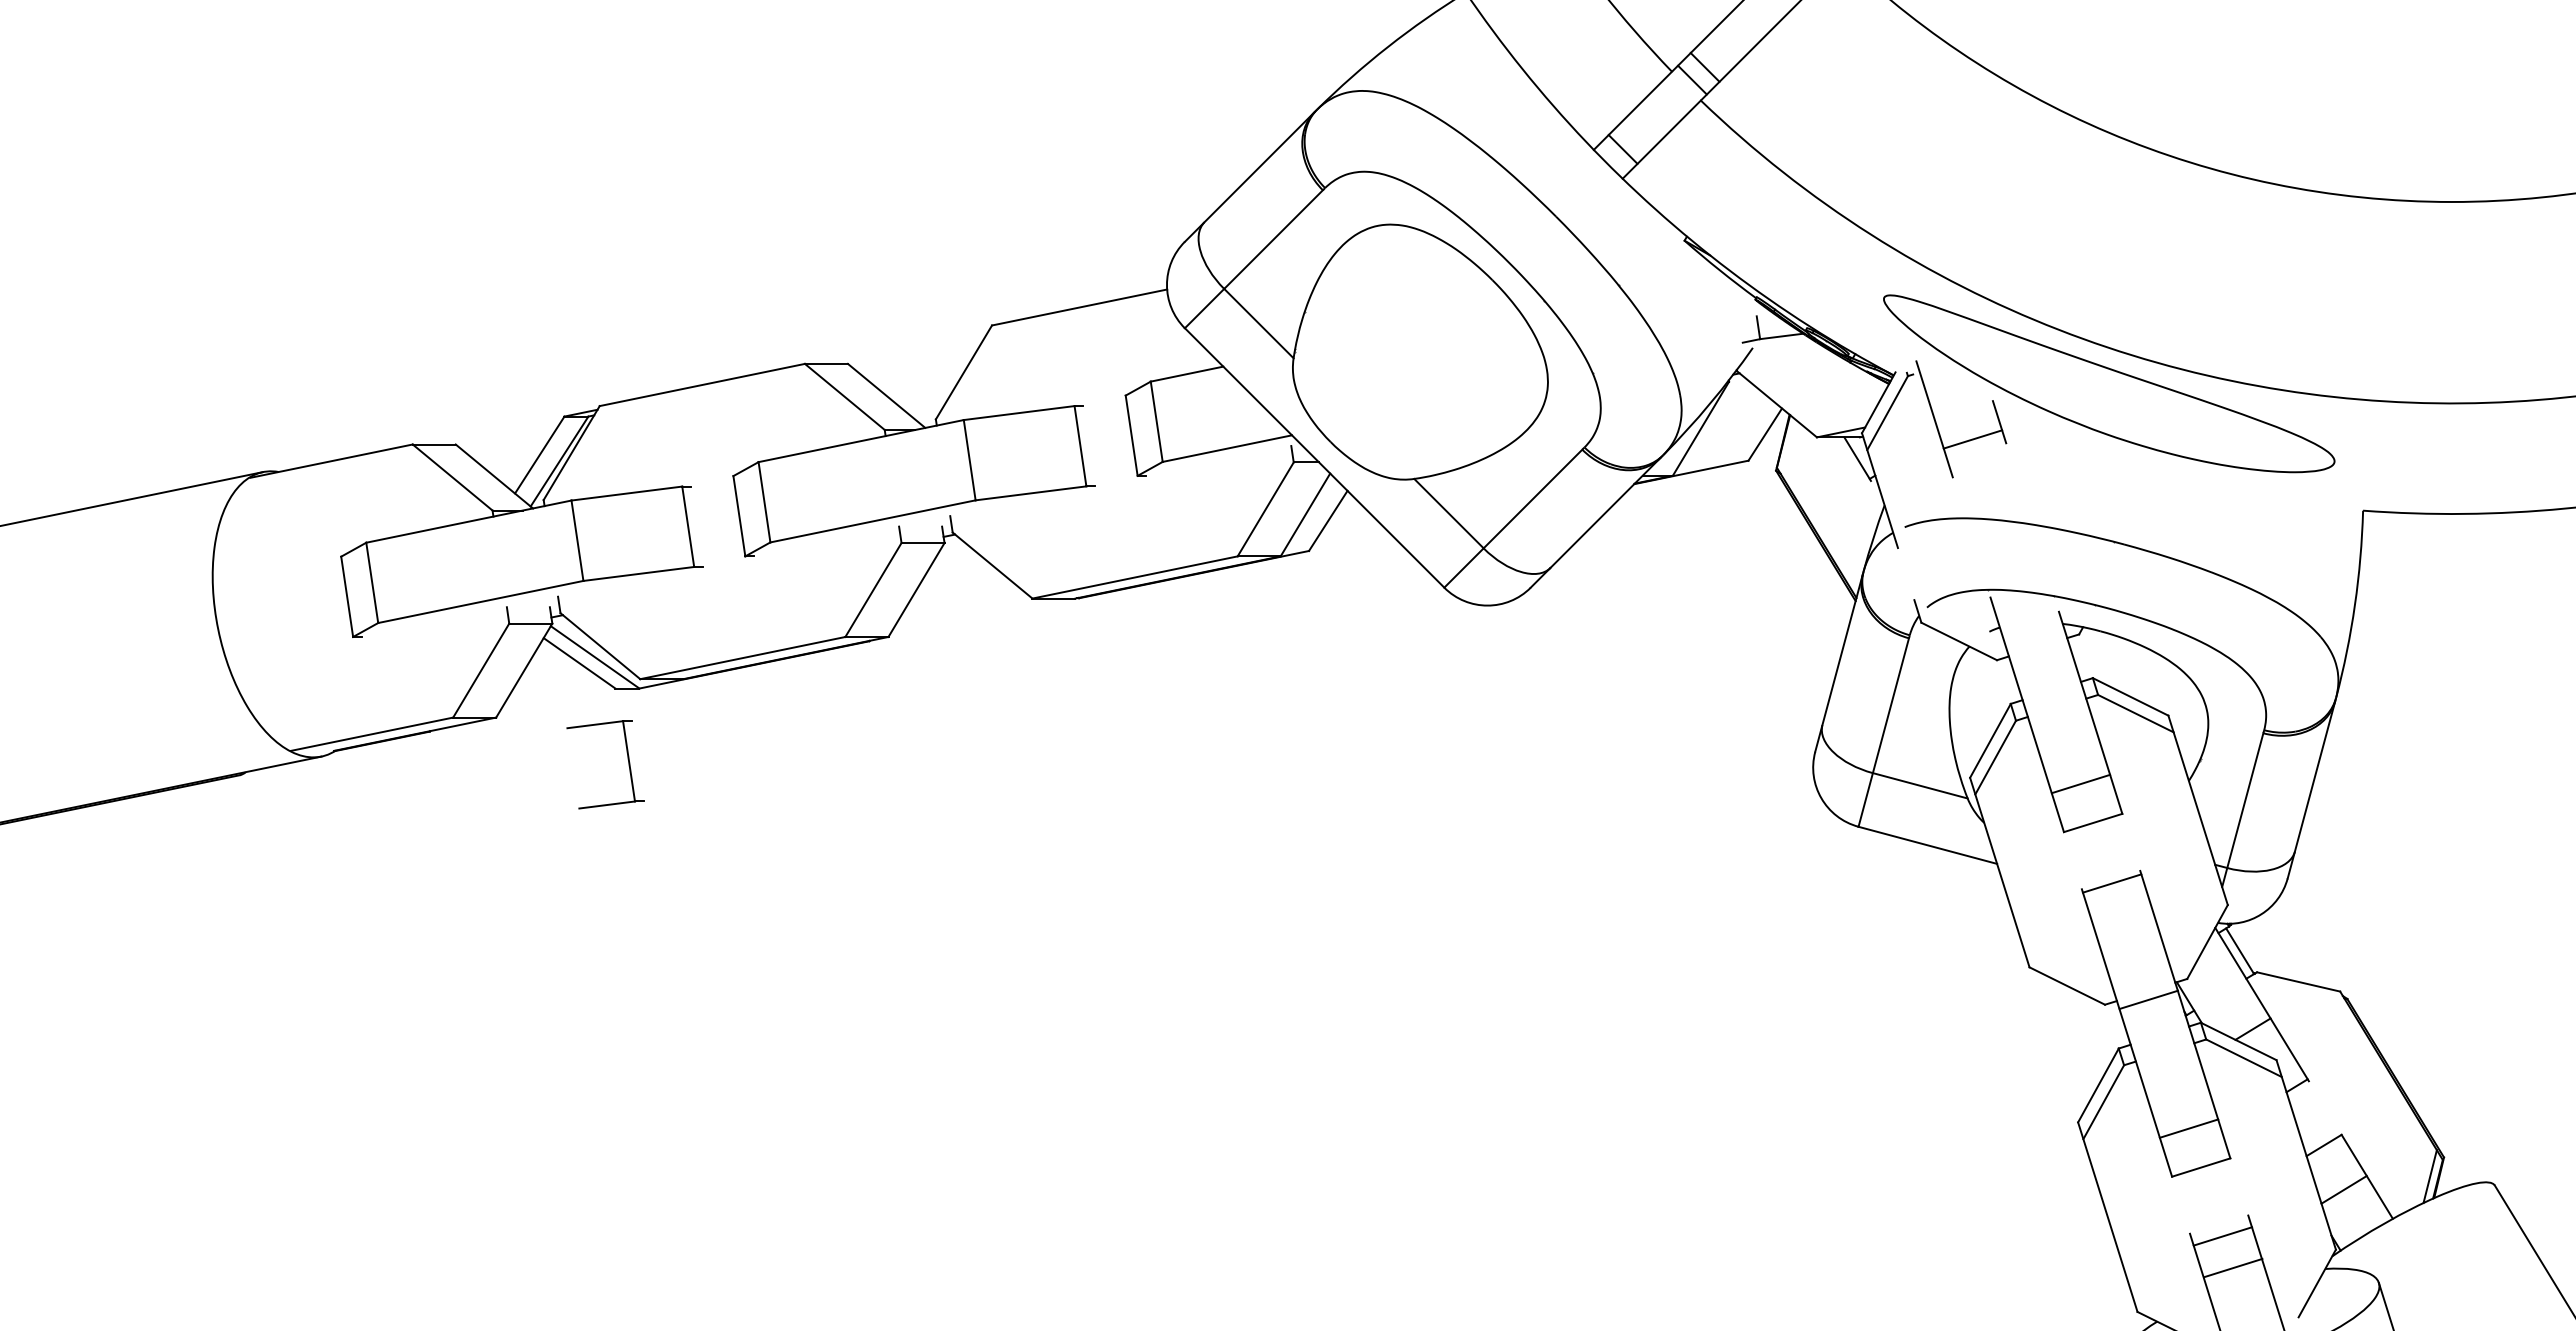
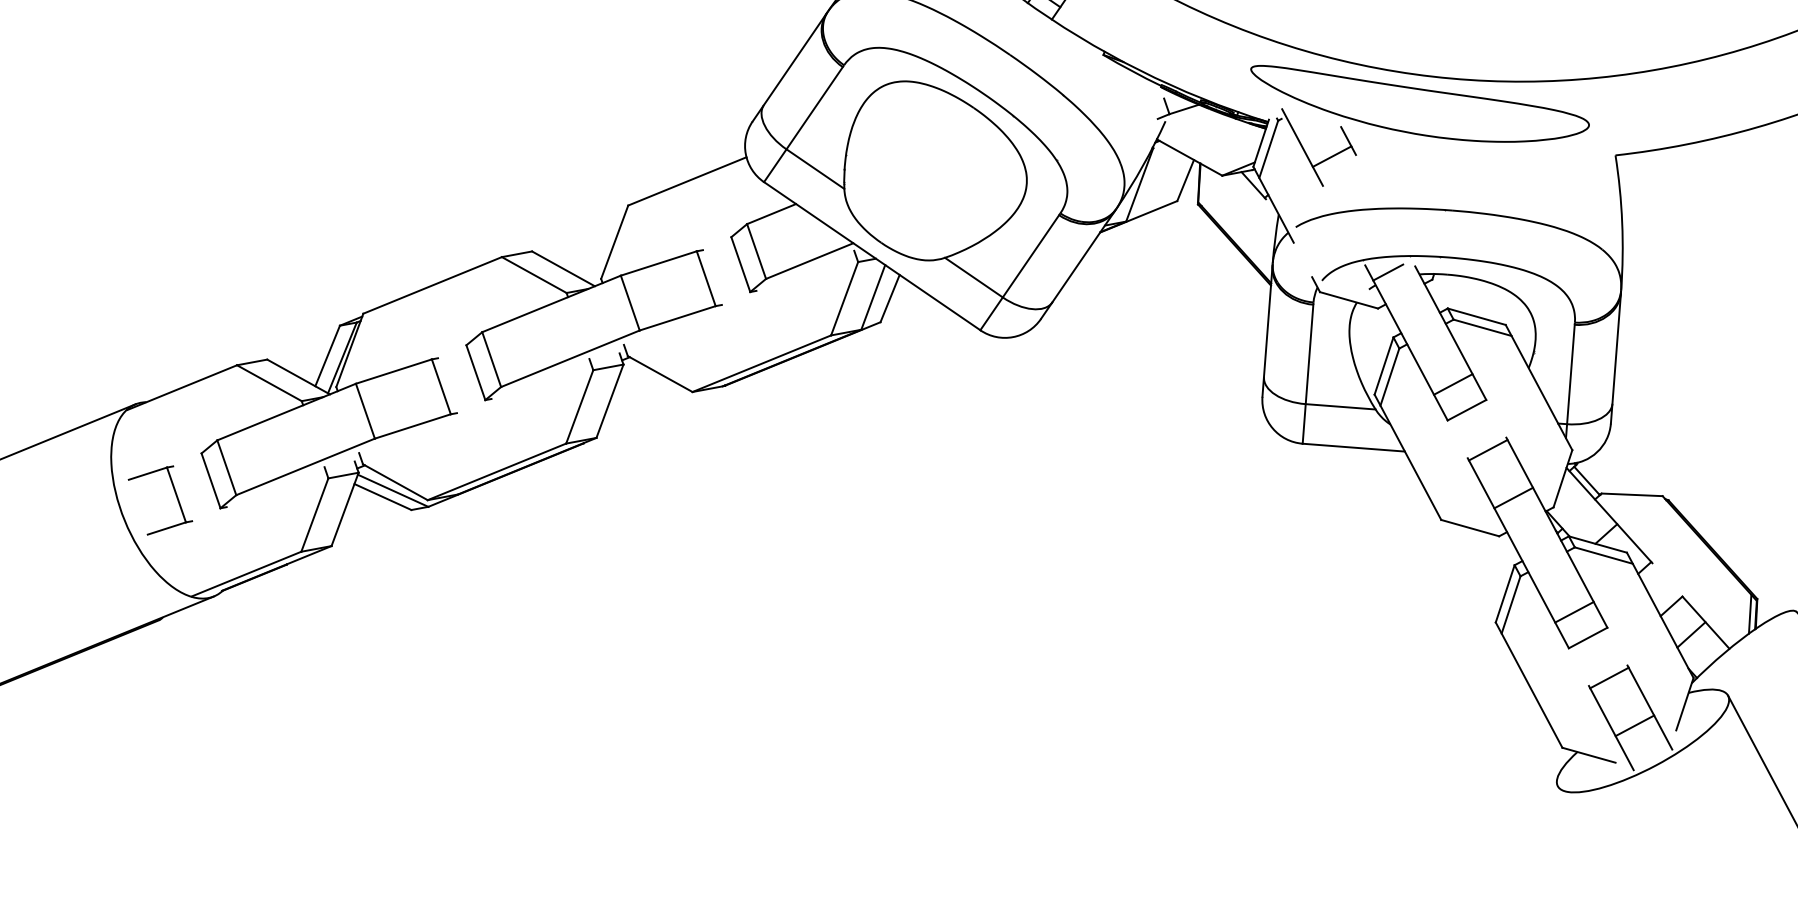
line: (2019, 613) -> (1387, 272), added
part: (627, 759) -> (175, 493), moved
line: (2148, 999) -> (1513, 497), moved
line: (2222, 1236) -> (1634, 725), moved
line: (2233, 1267) -> (1609, 677), moved

